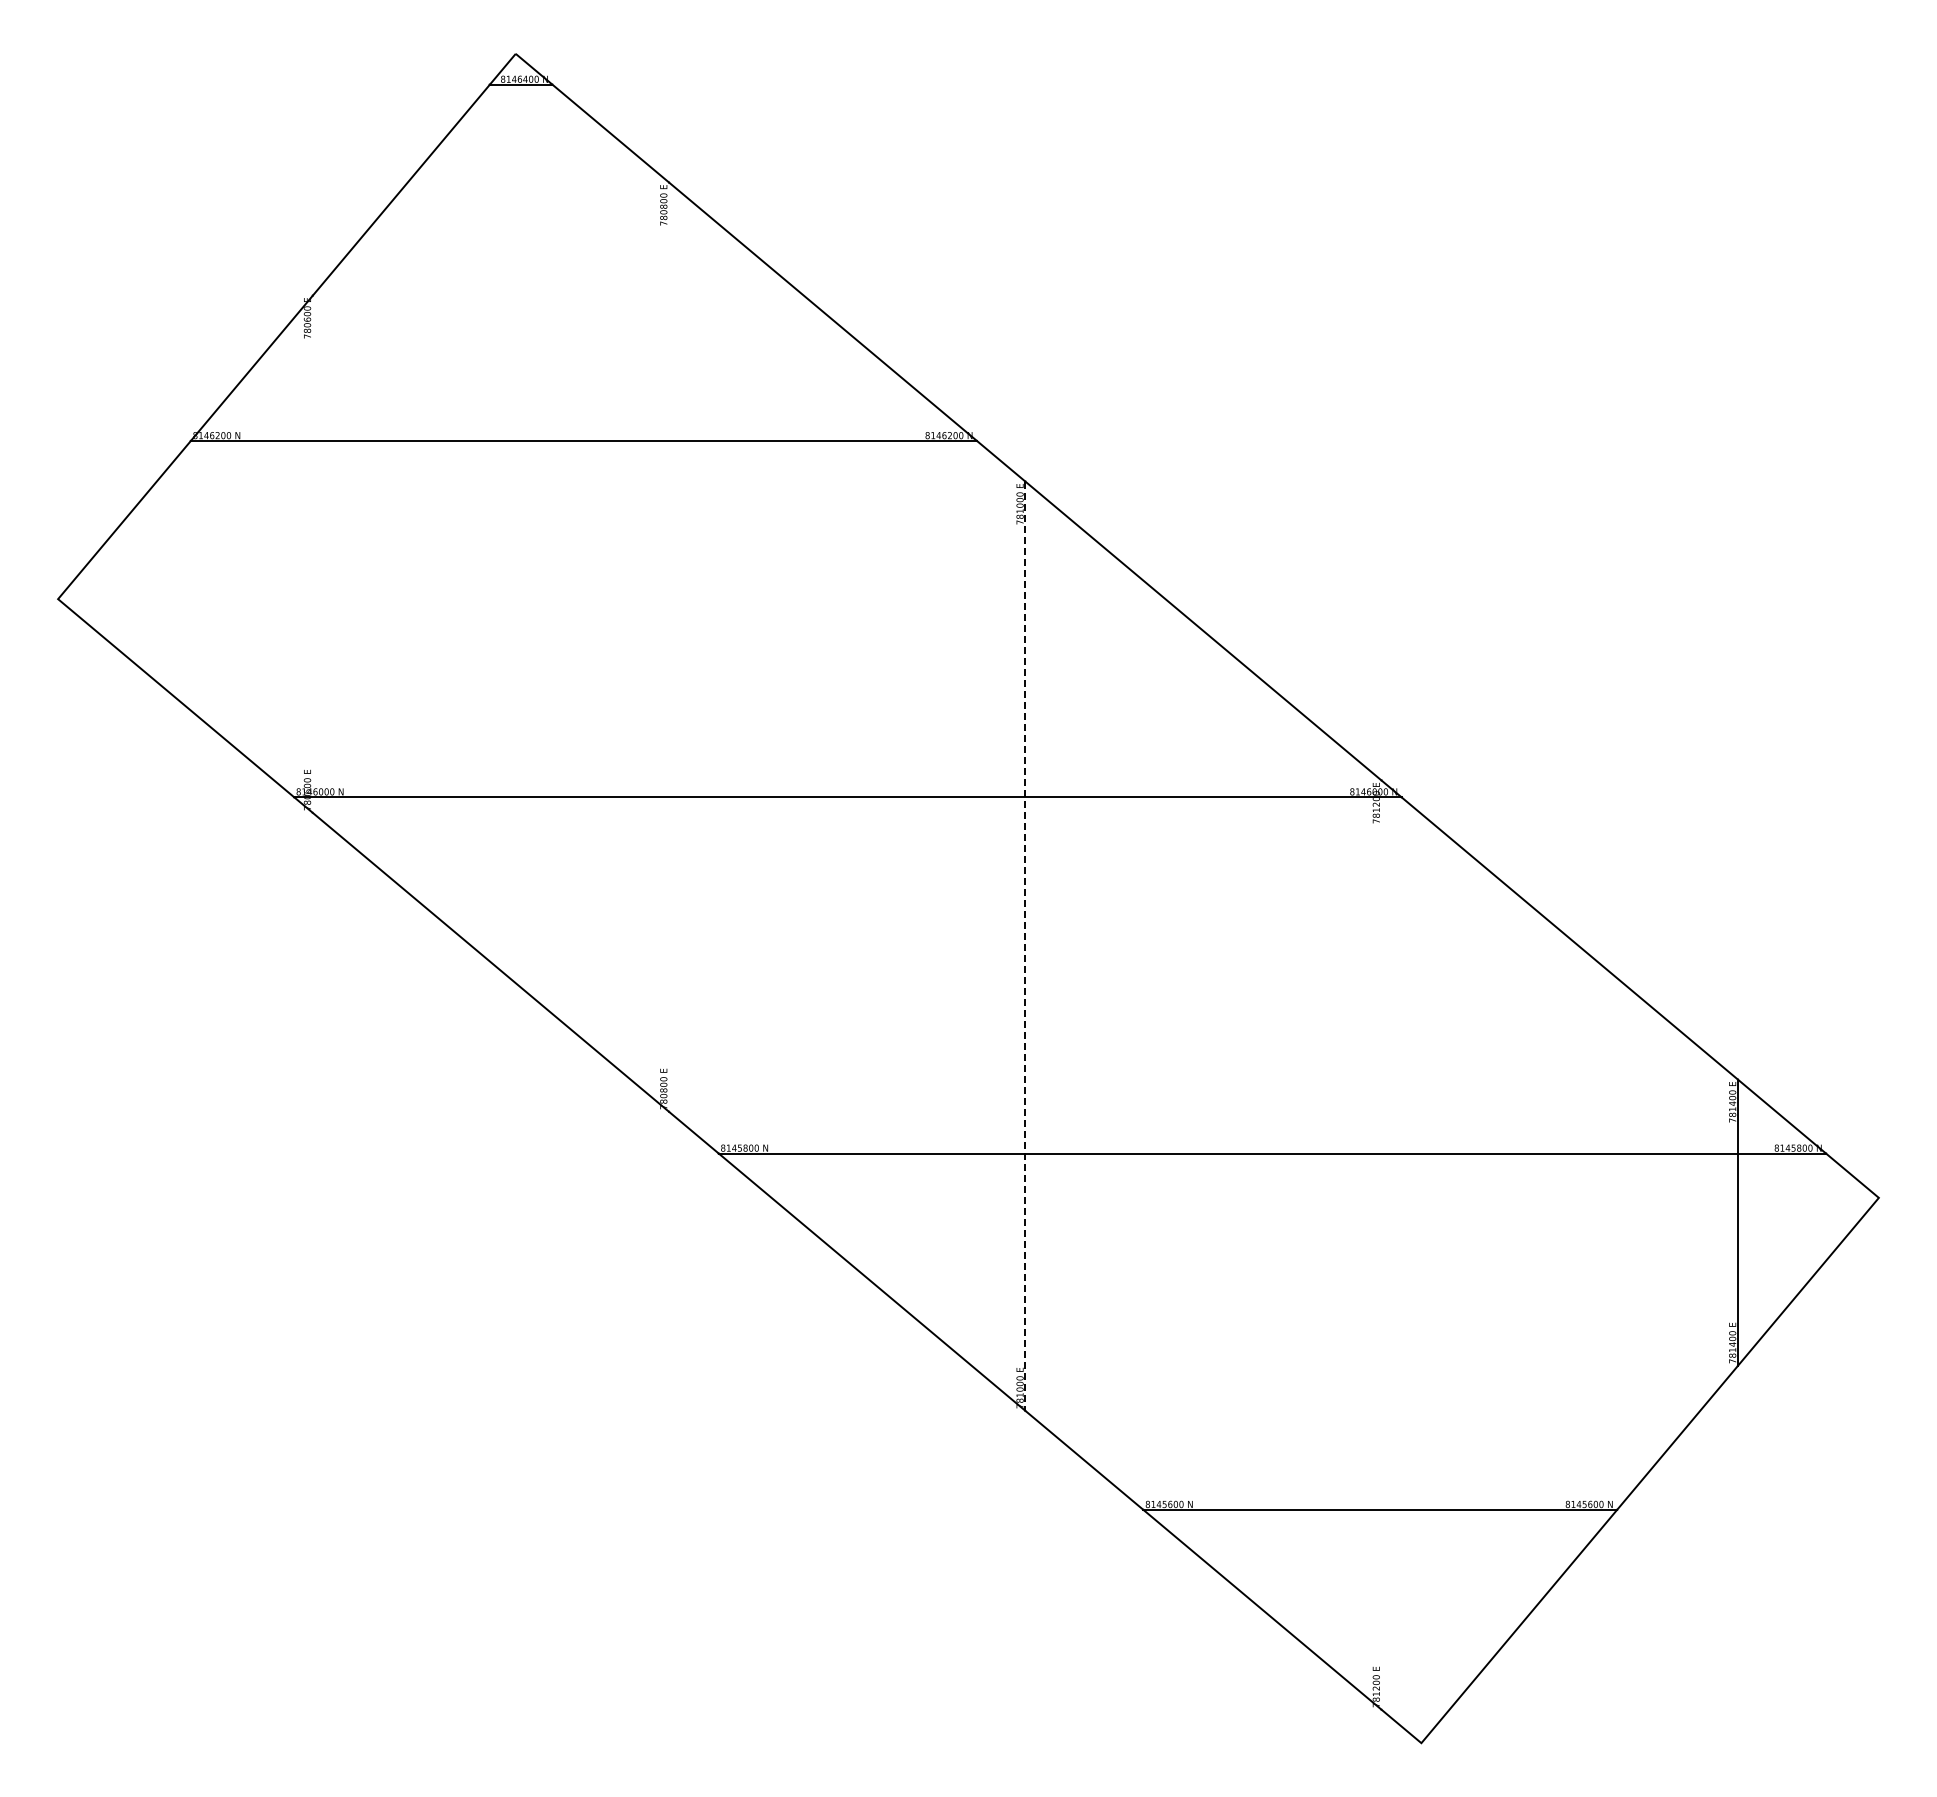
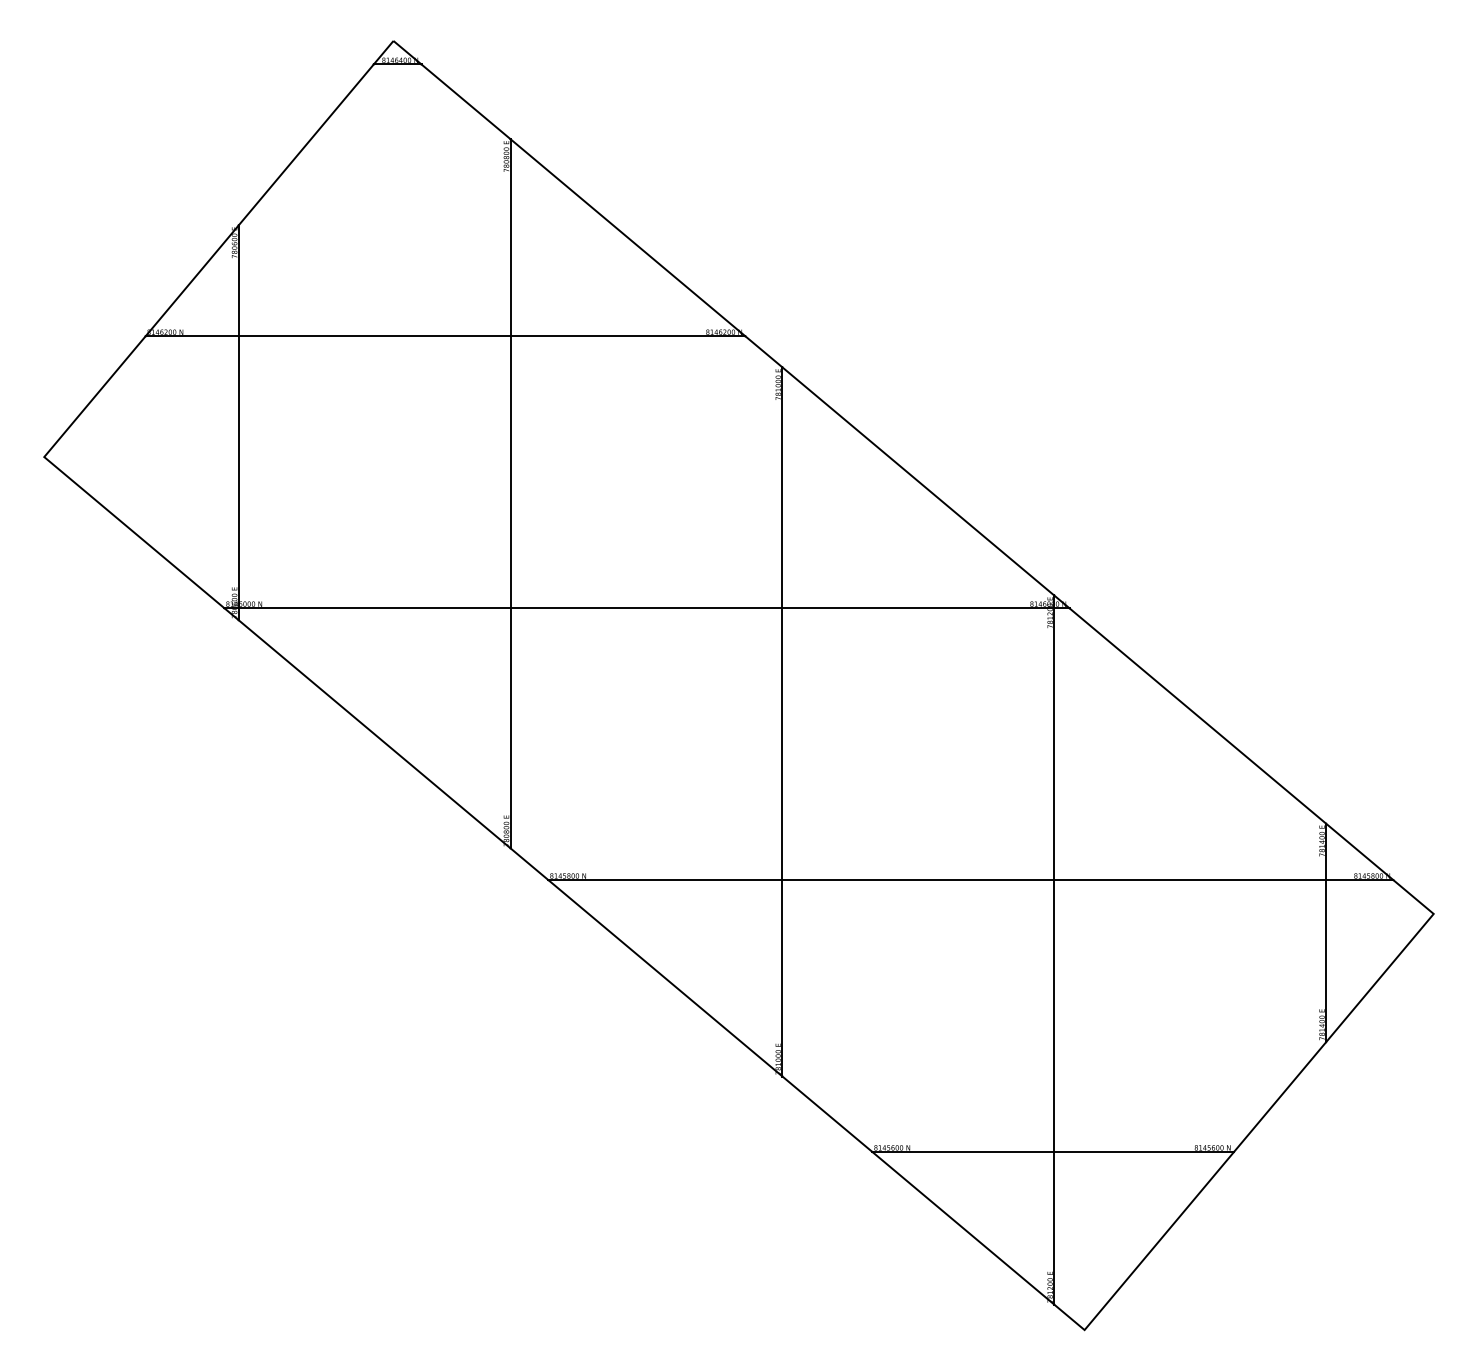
line: (312, 553) -> (238, 422), added
line: (669, 646) -> (510, 493), added
line: (1025, 946) -> (782, 722), dashed -> solid
line: (1381, 1244) -> (1054, 949), added

